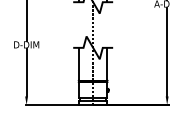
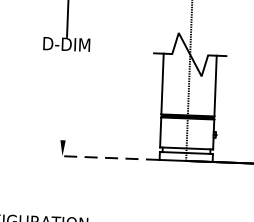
line: (26, 72) -> (64, 95), removed
line: (51, 105) -> (108, 158), solid -> dashed

